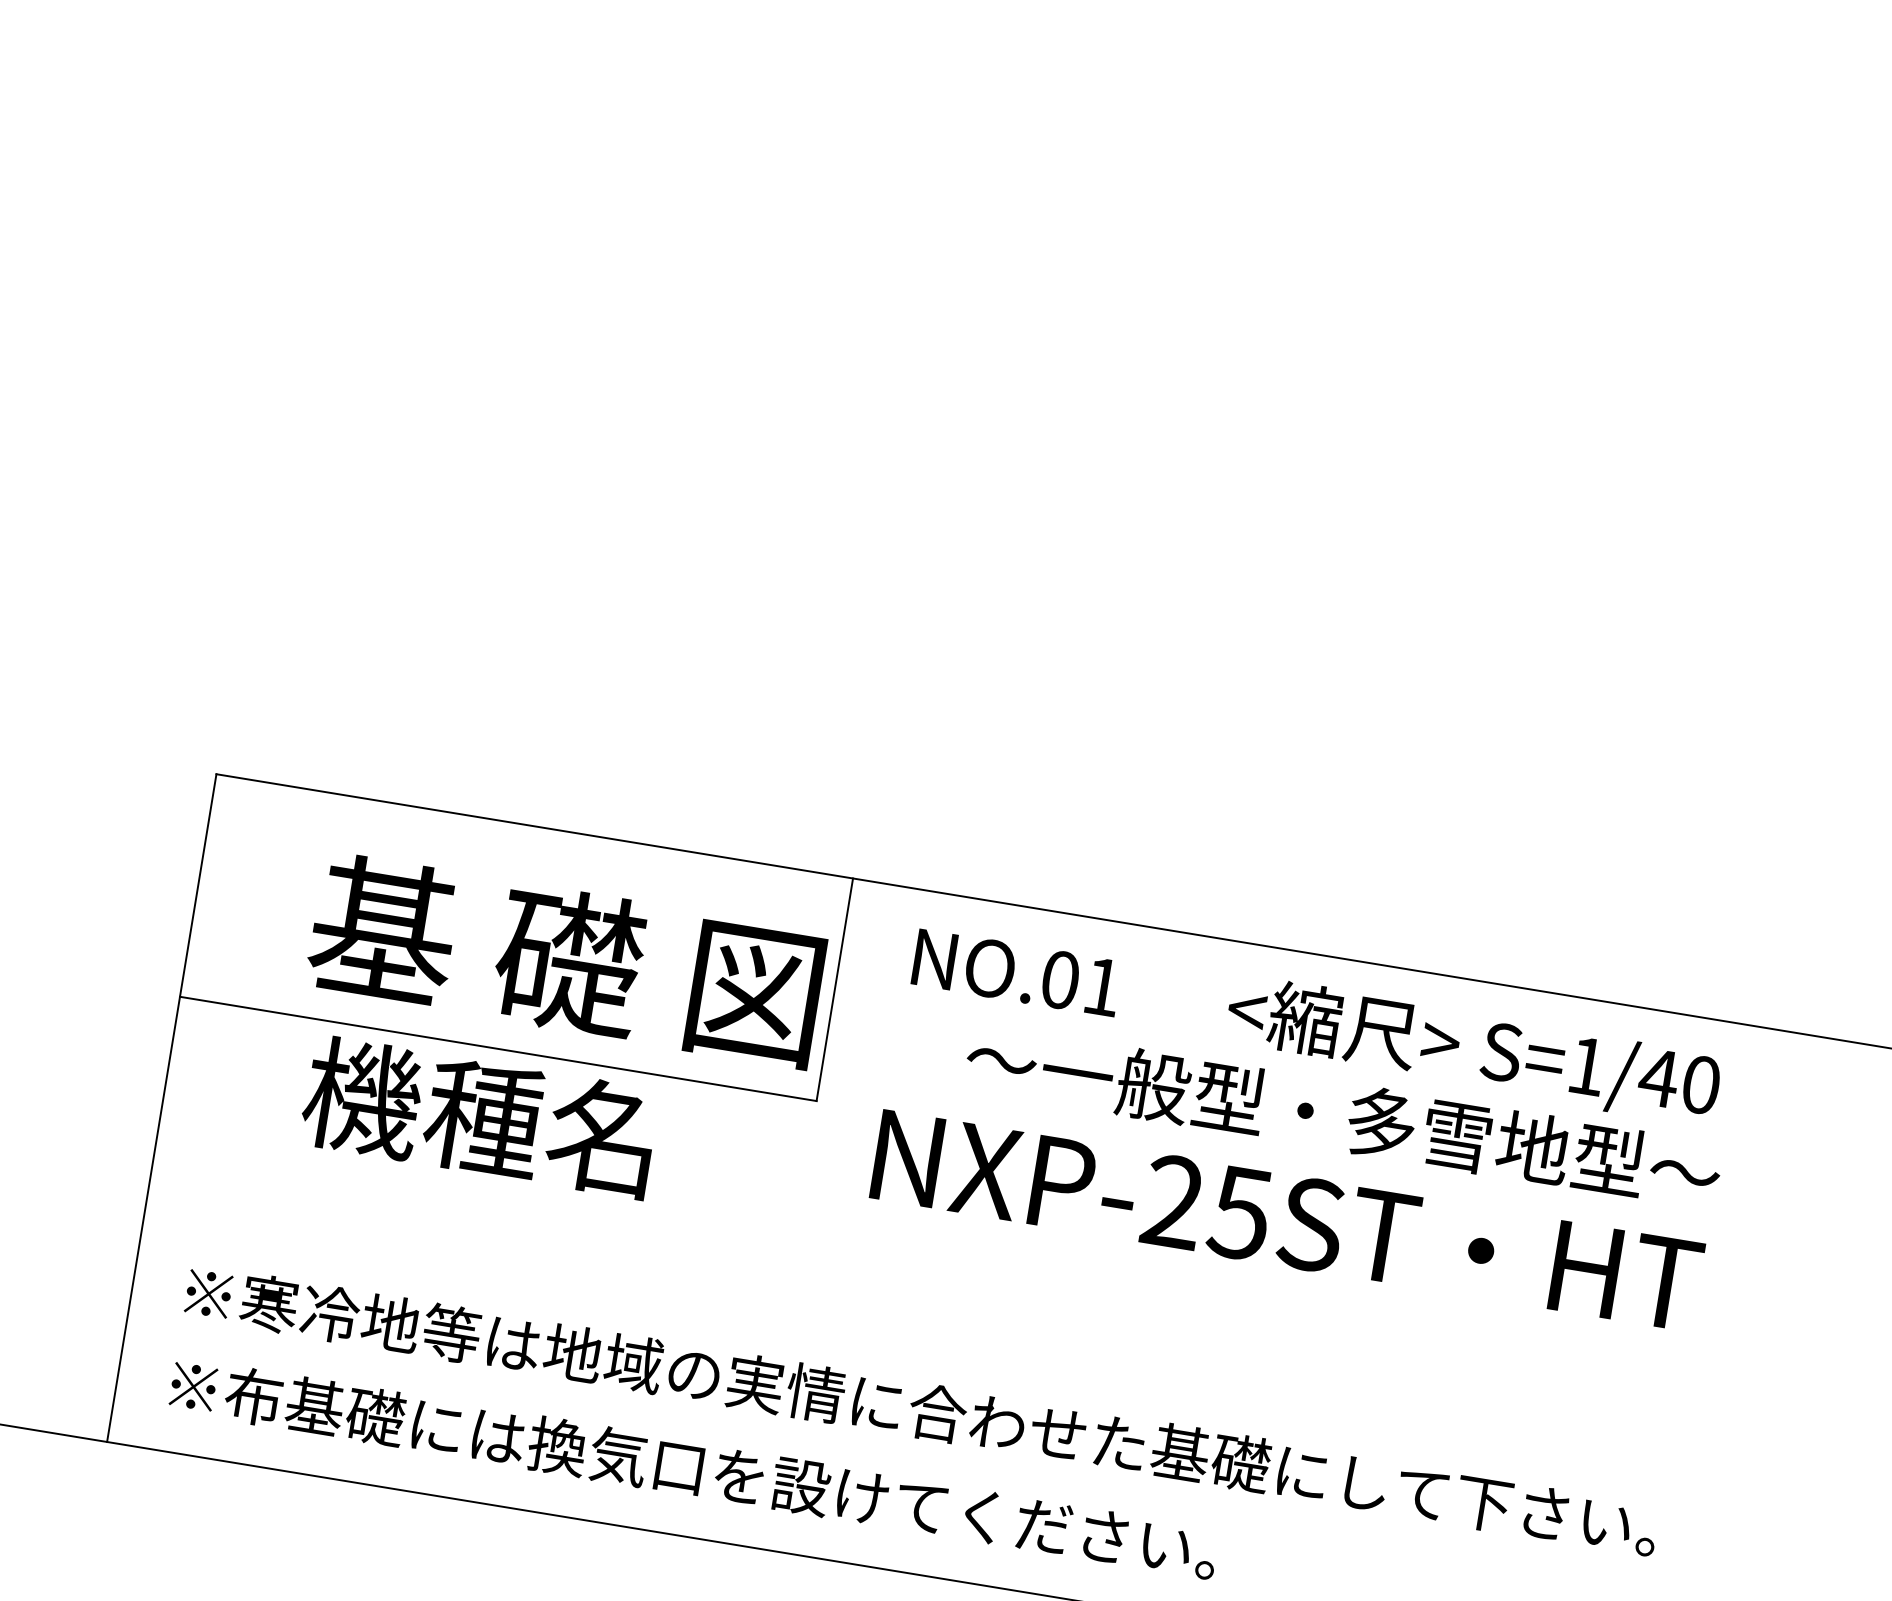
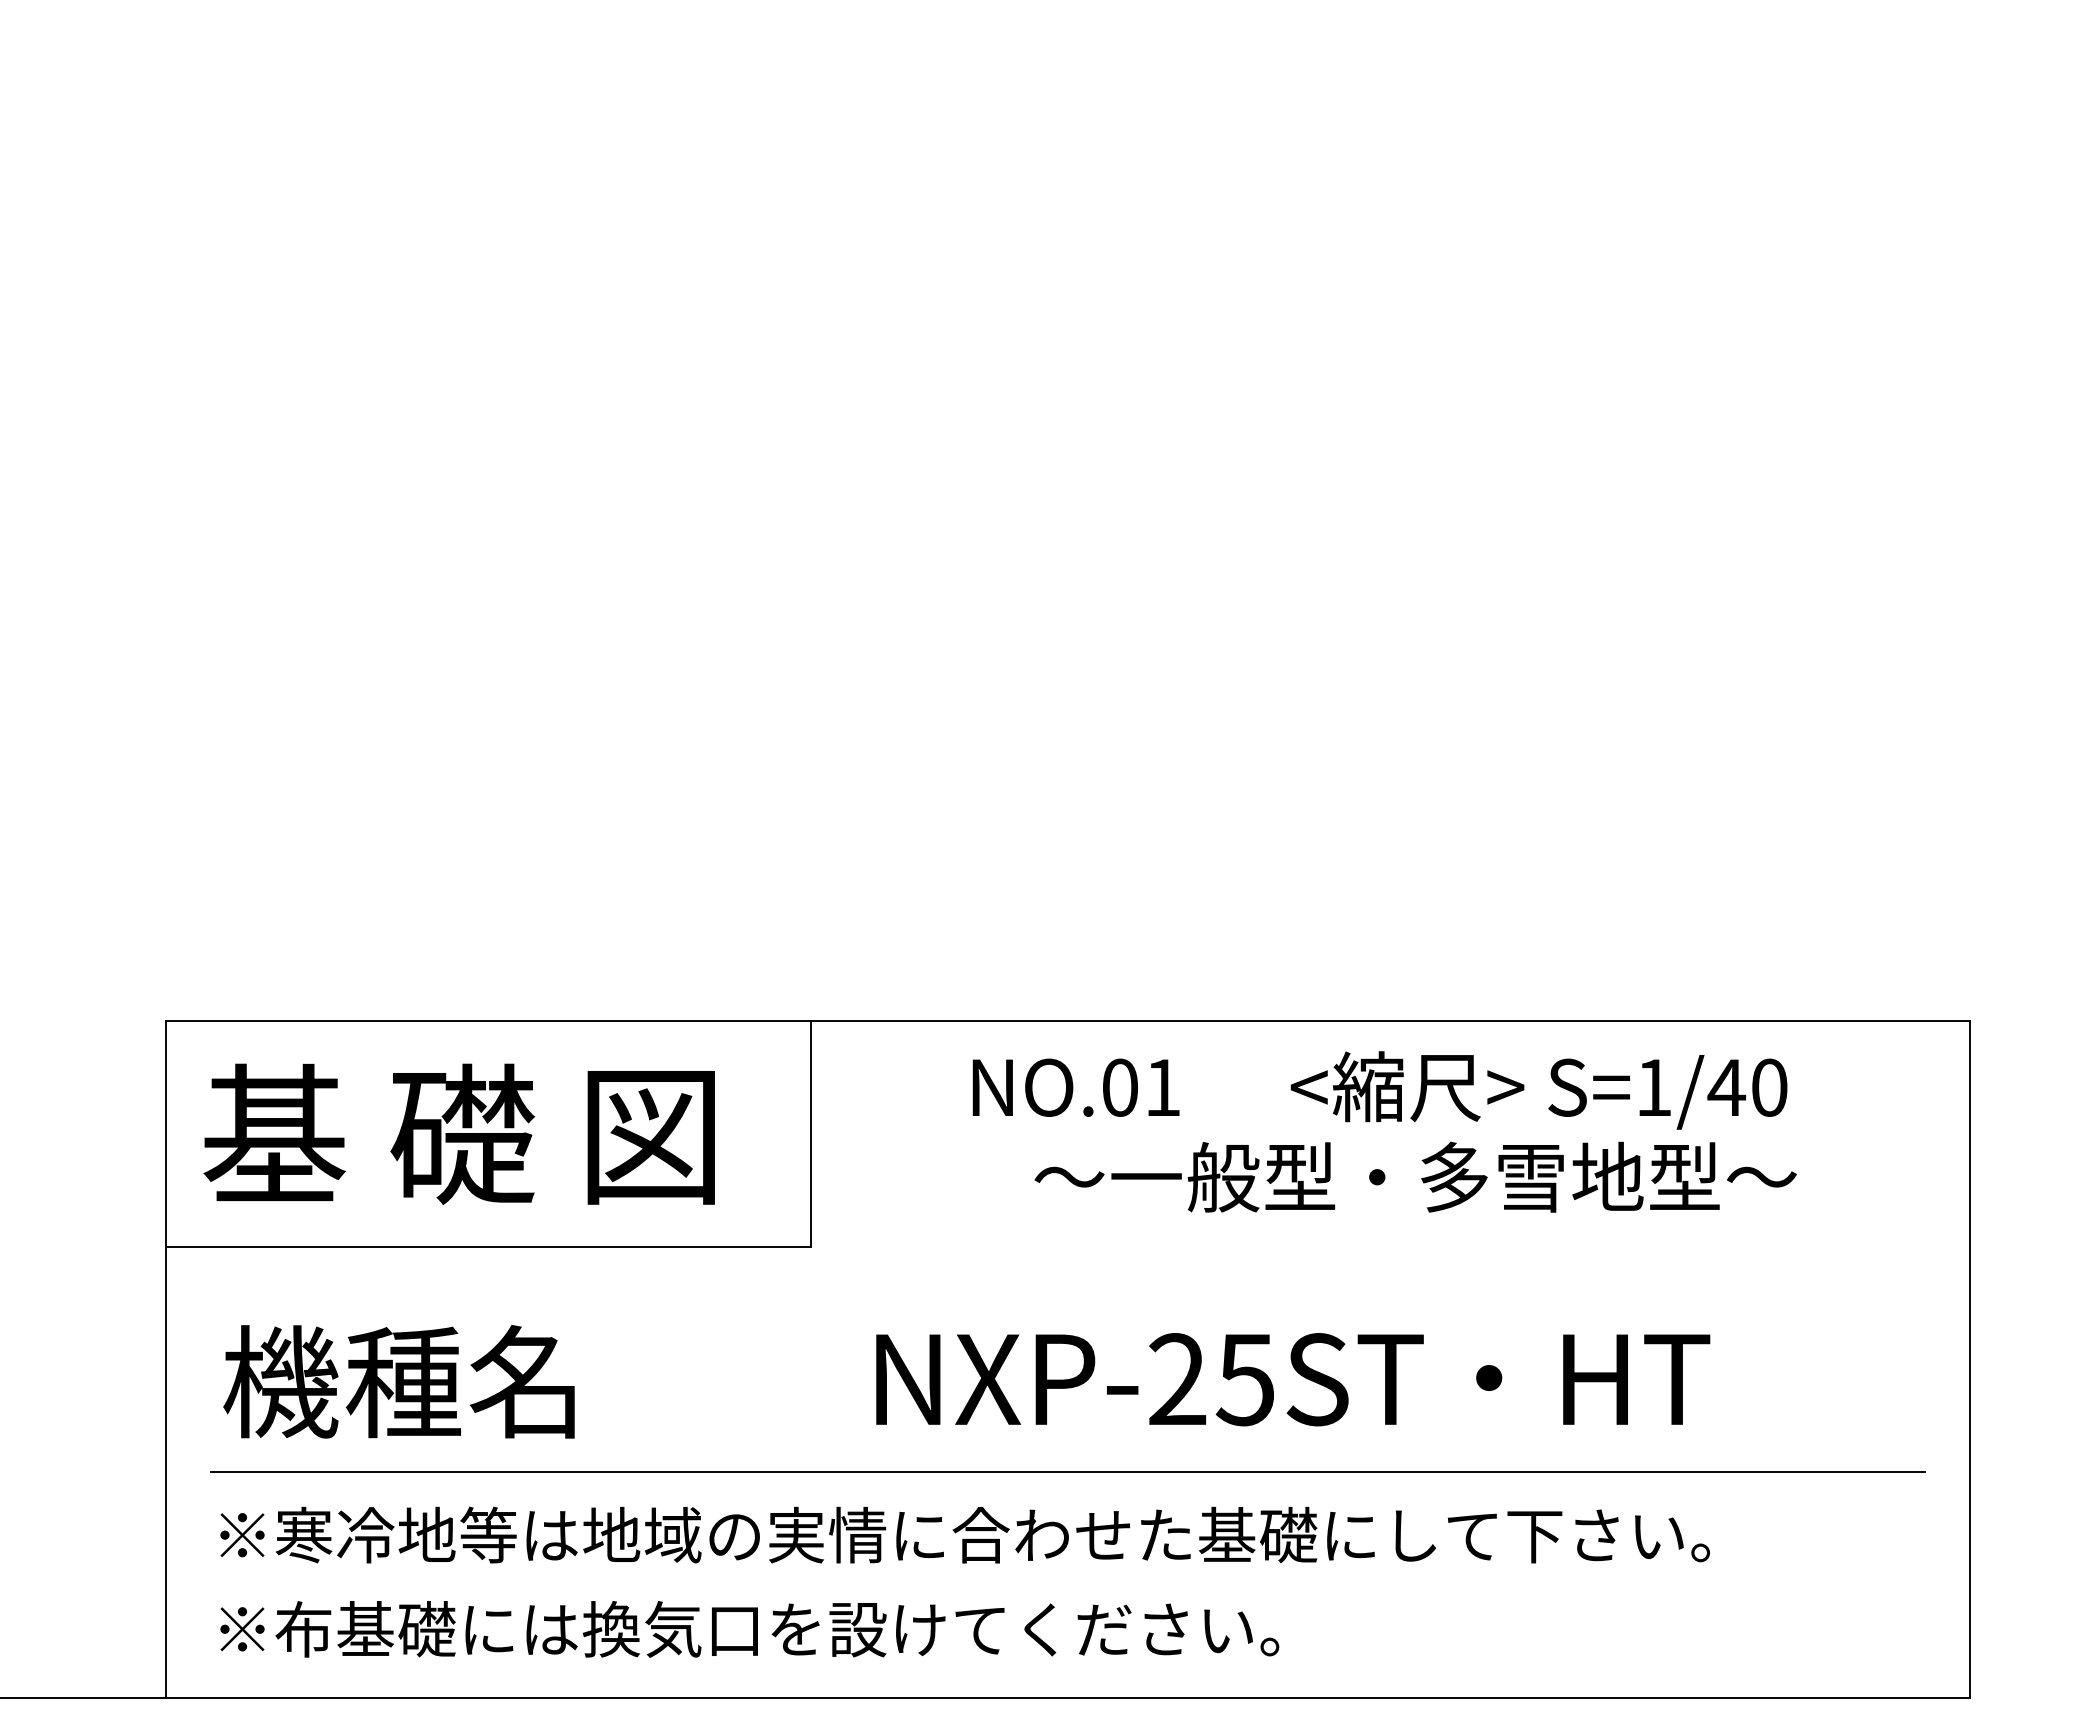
text: (565, 959) -> (458, 1133), moved
text: (1315, 1024) -> (1379, 1090), moved
text: (478, 1116) -> (398, 1381), moved
text: (1343, 1116) -> (1415, 1176), moved
text: (1287, 1220) -> (1293, 1379), moved
line: (1034, 1365) -> (1068, 1472), added

